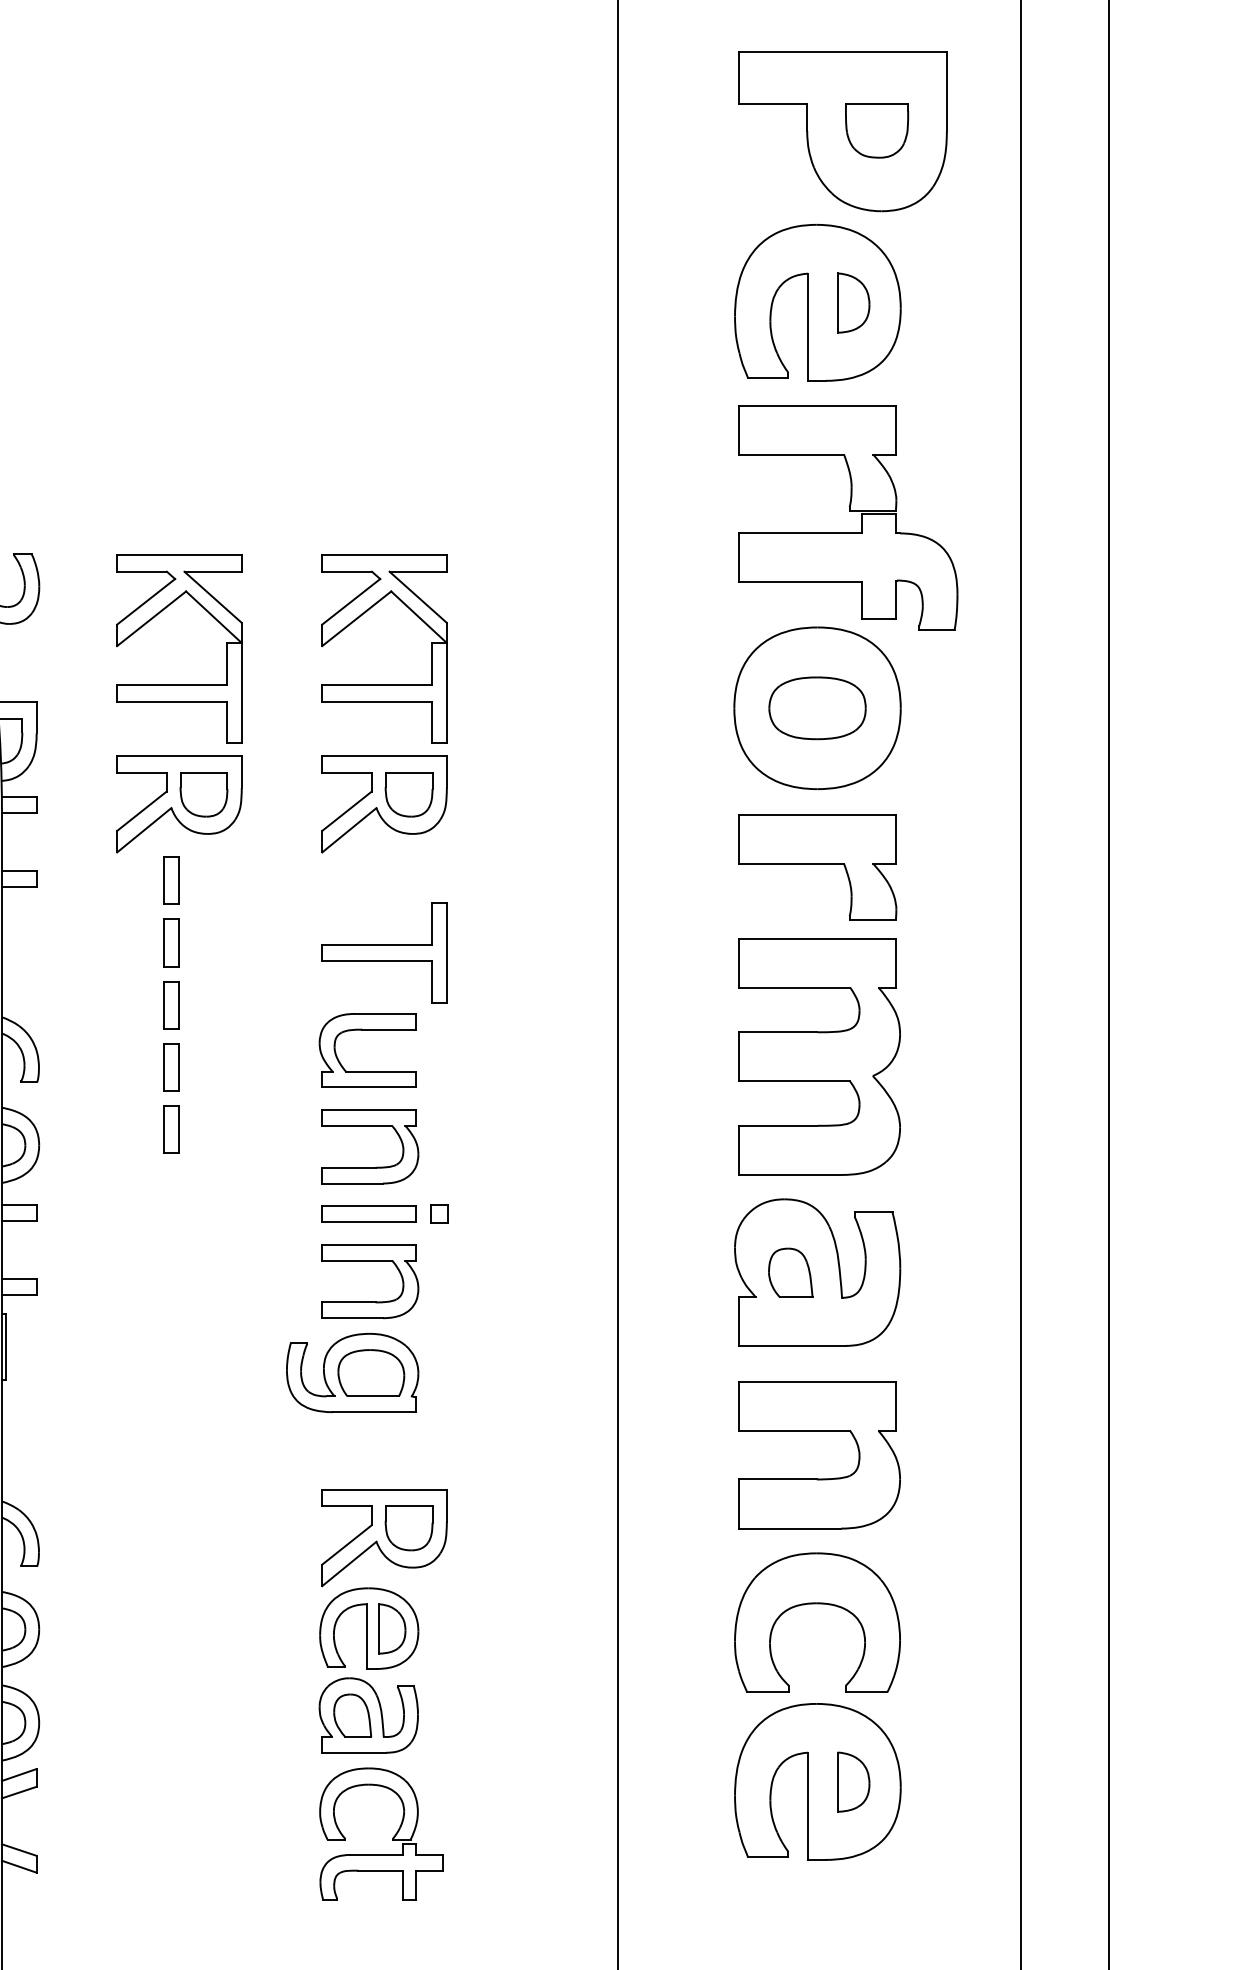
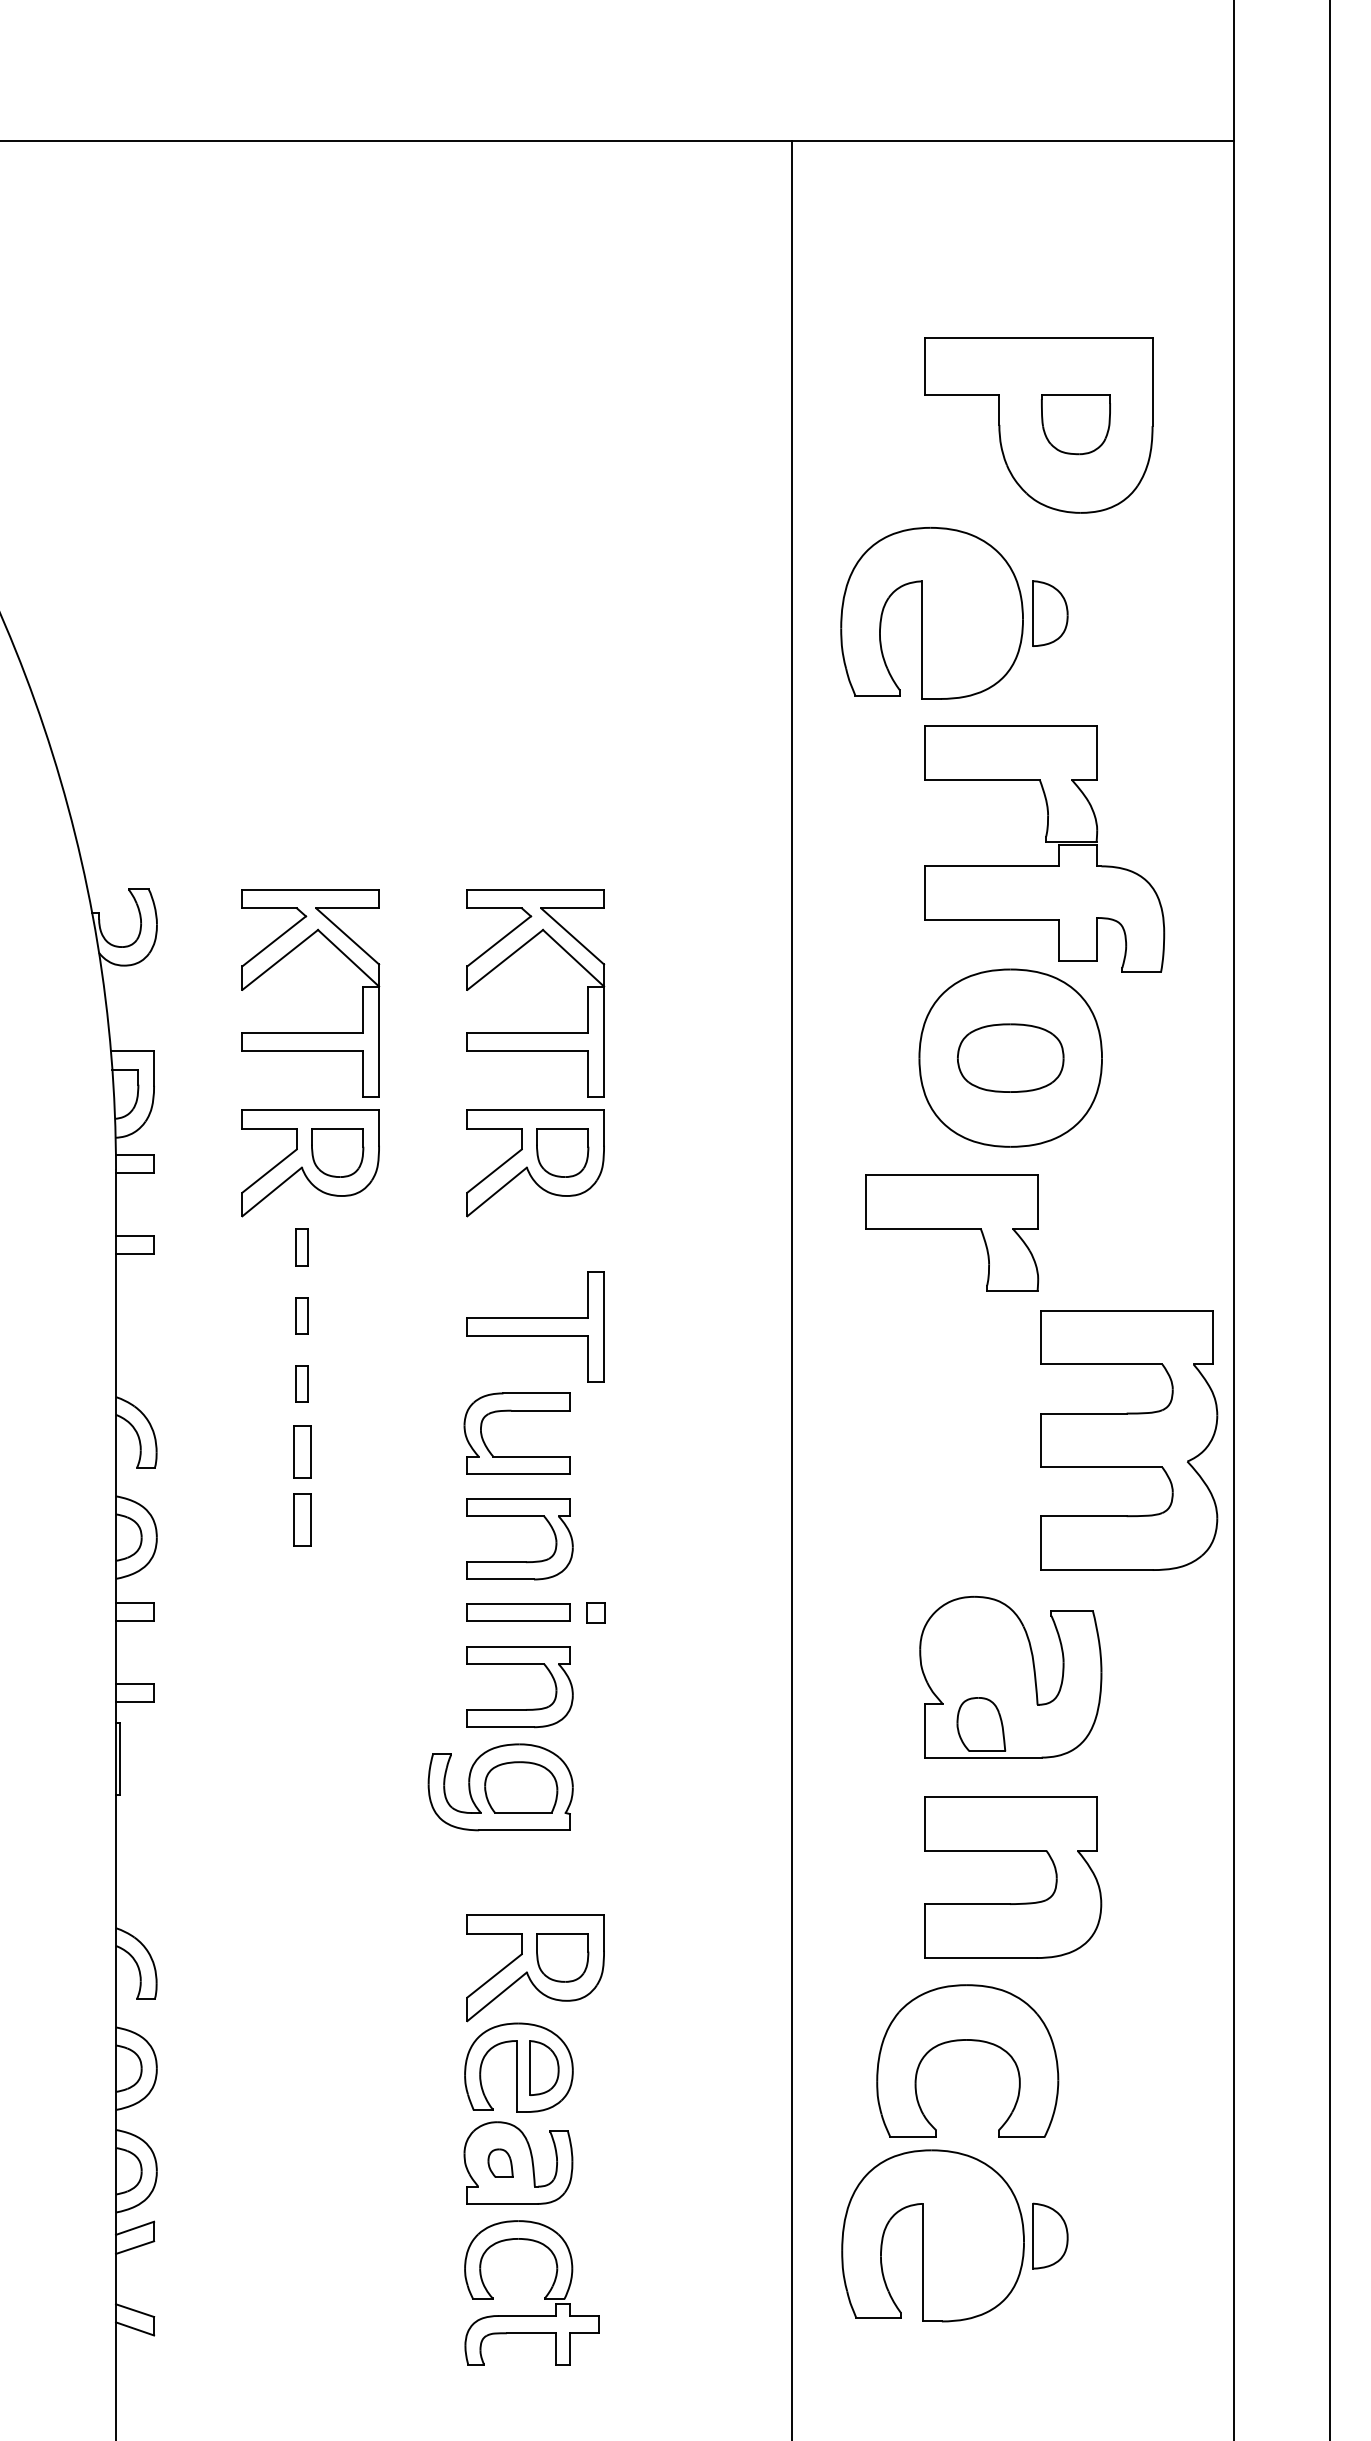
part: (817, 302) -> (931, 613), moved
part: (818, 867) -> (952, 1232), moved
part: (171, 880) -> (302, 1247), size x0.7
part: (171, 942) -> (302, 1315), size x0.7
part: (171, 1004) -> (302, 1383), size x0.7
part: (820, 1056) -> (1129, 1440), moved
part: (790, 1272) -> (981, 1724), moved
part: (821, 1604) -> (972, 2041), moved
part: (352, 1715) -> (500, 2163), size x0.6
part: (817, 1781) -> (932, 2235), moved

